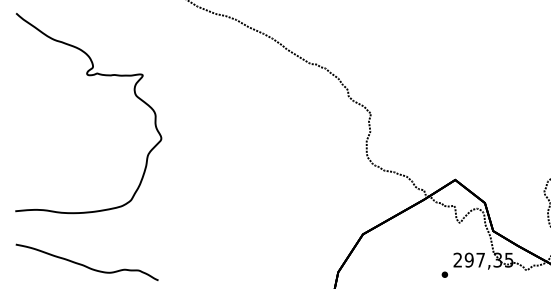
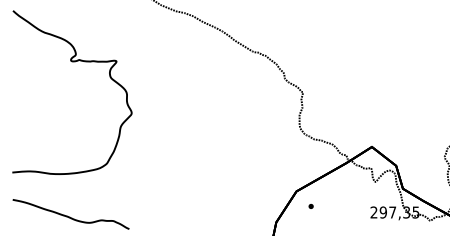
part: (444, 274) -> (310, 206), moved

